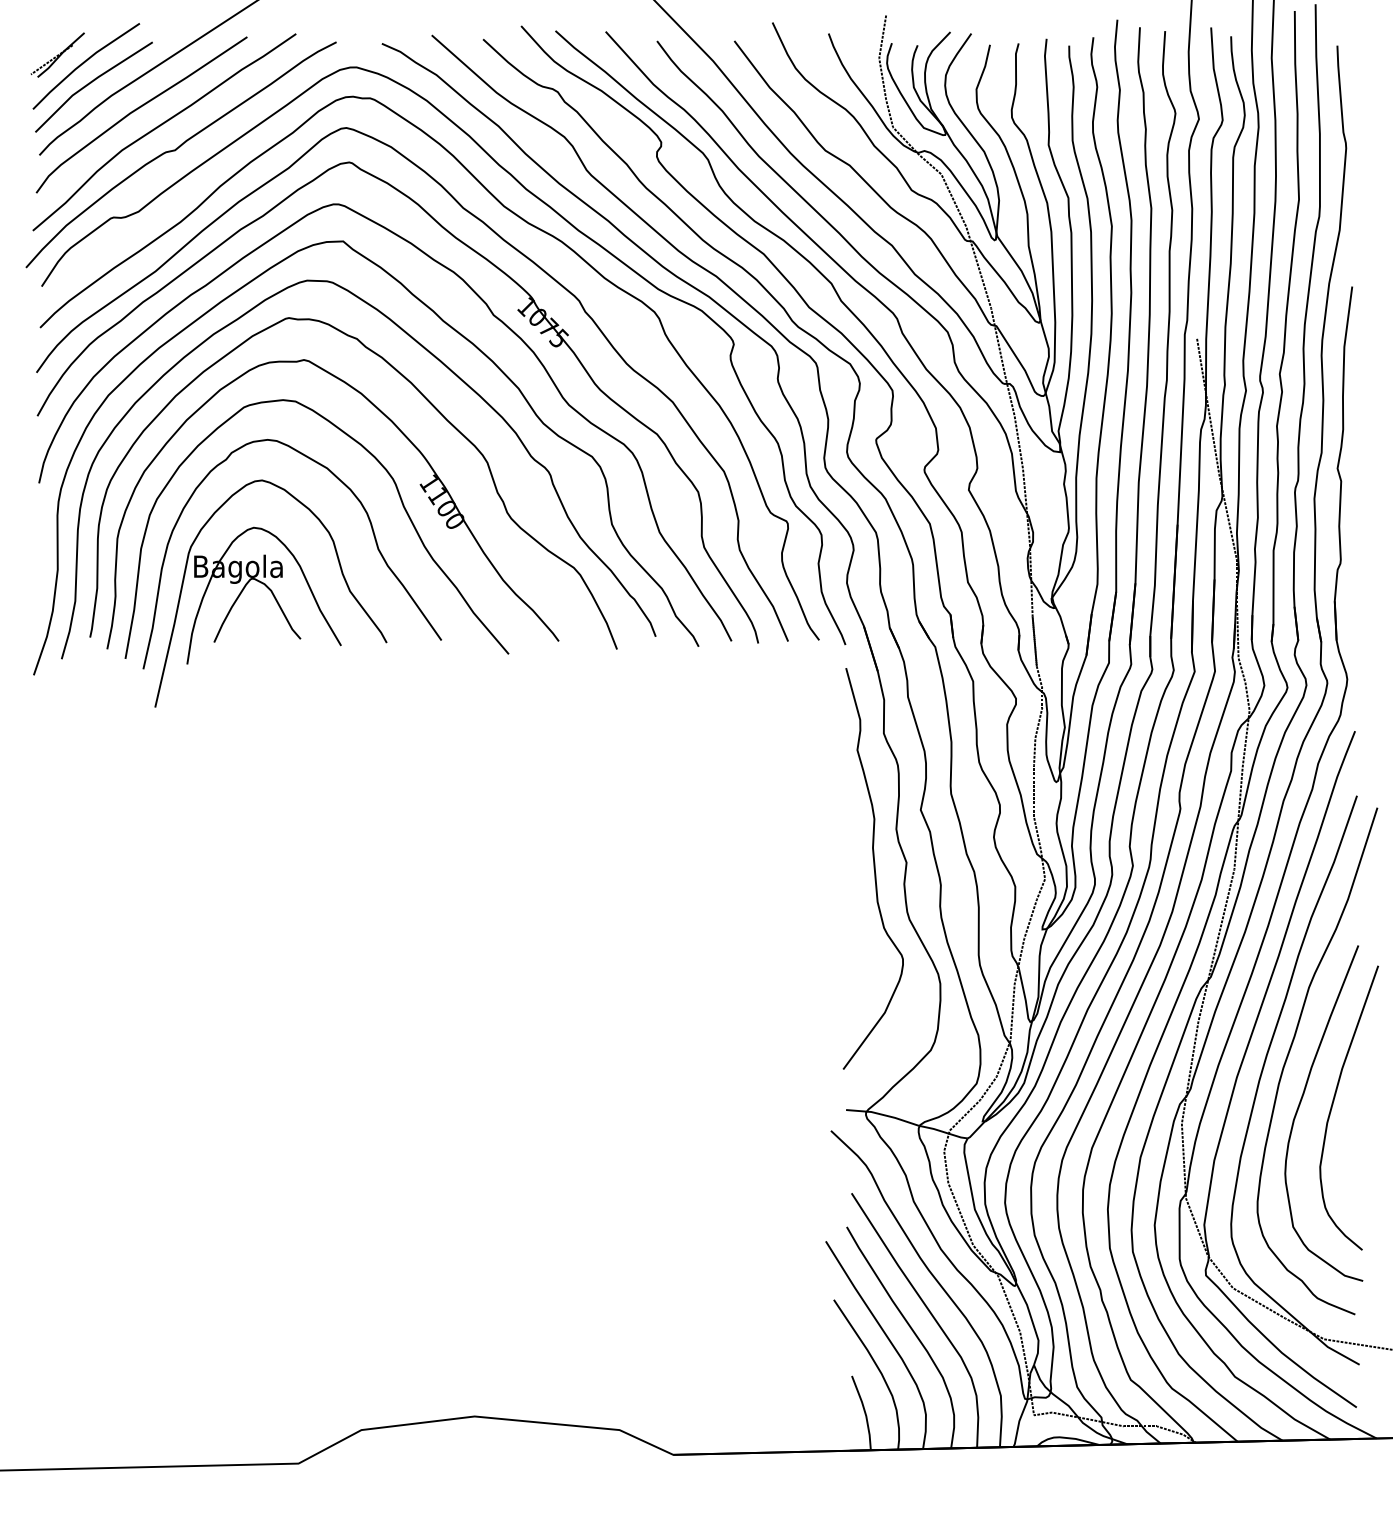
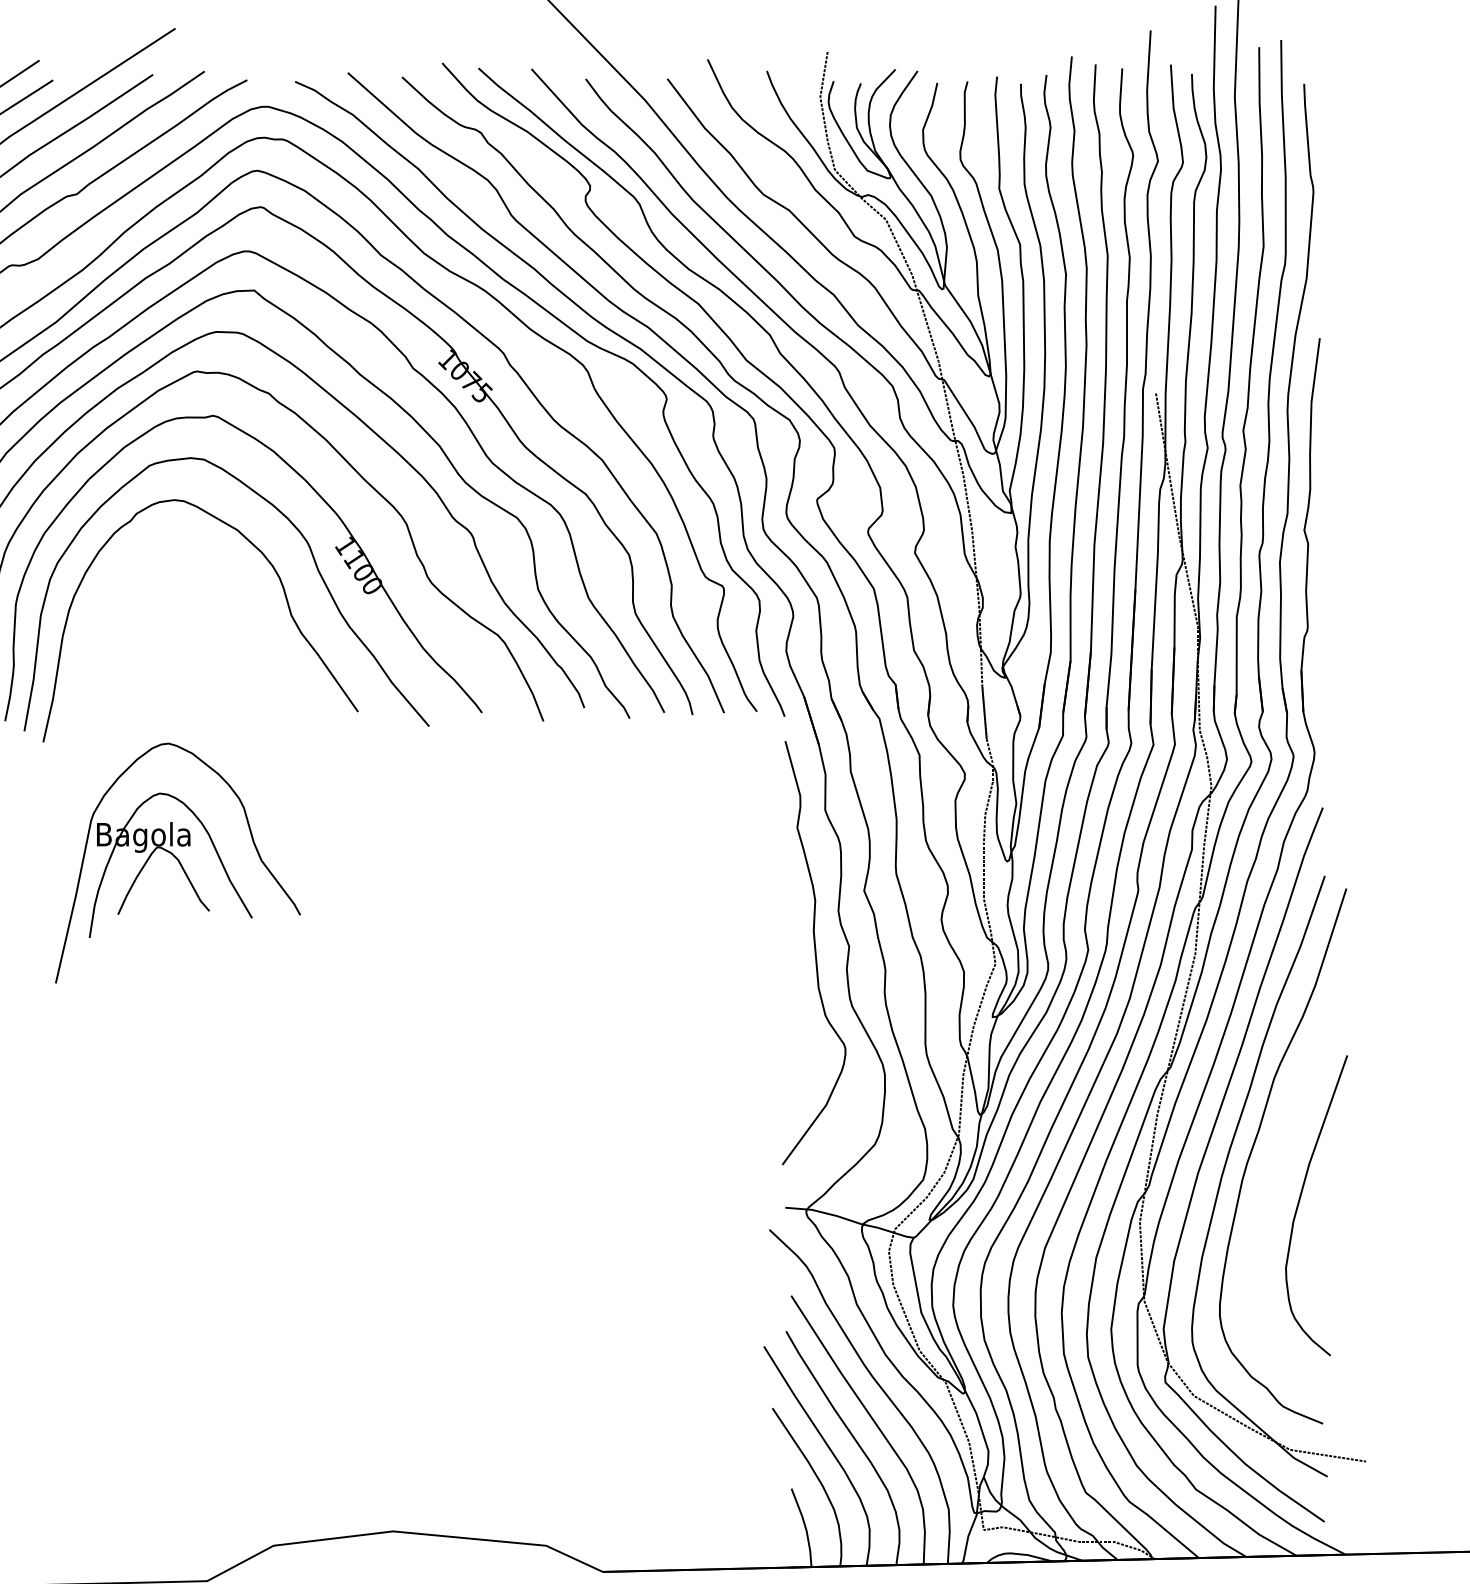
part: (270, 593) -> (177, 862), moved
part: (1300, 1105) -> (1265, 1202), removed

